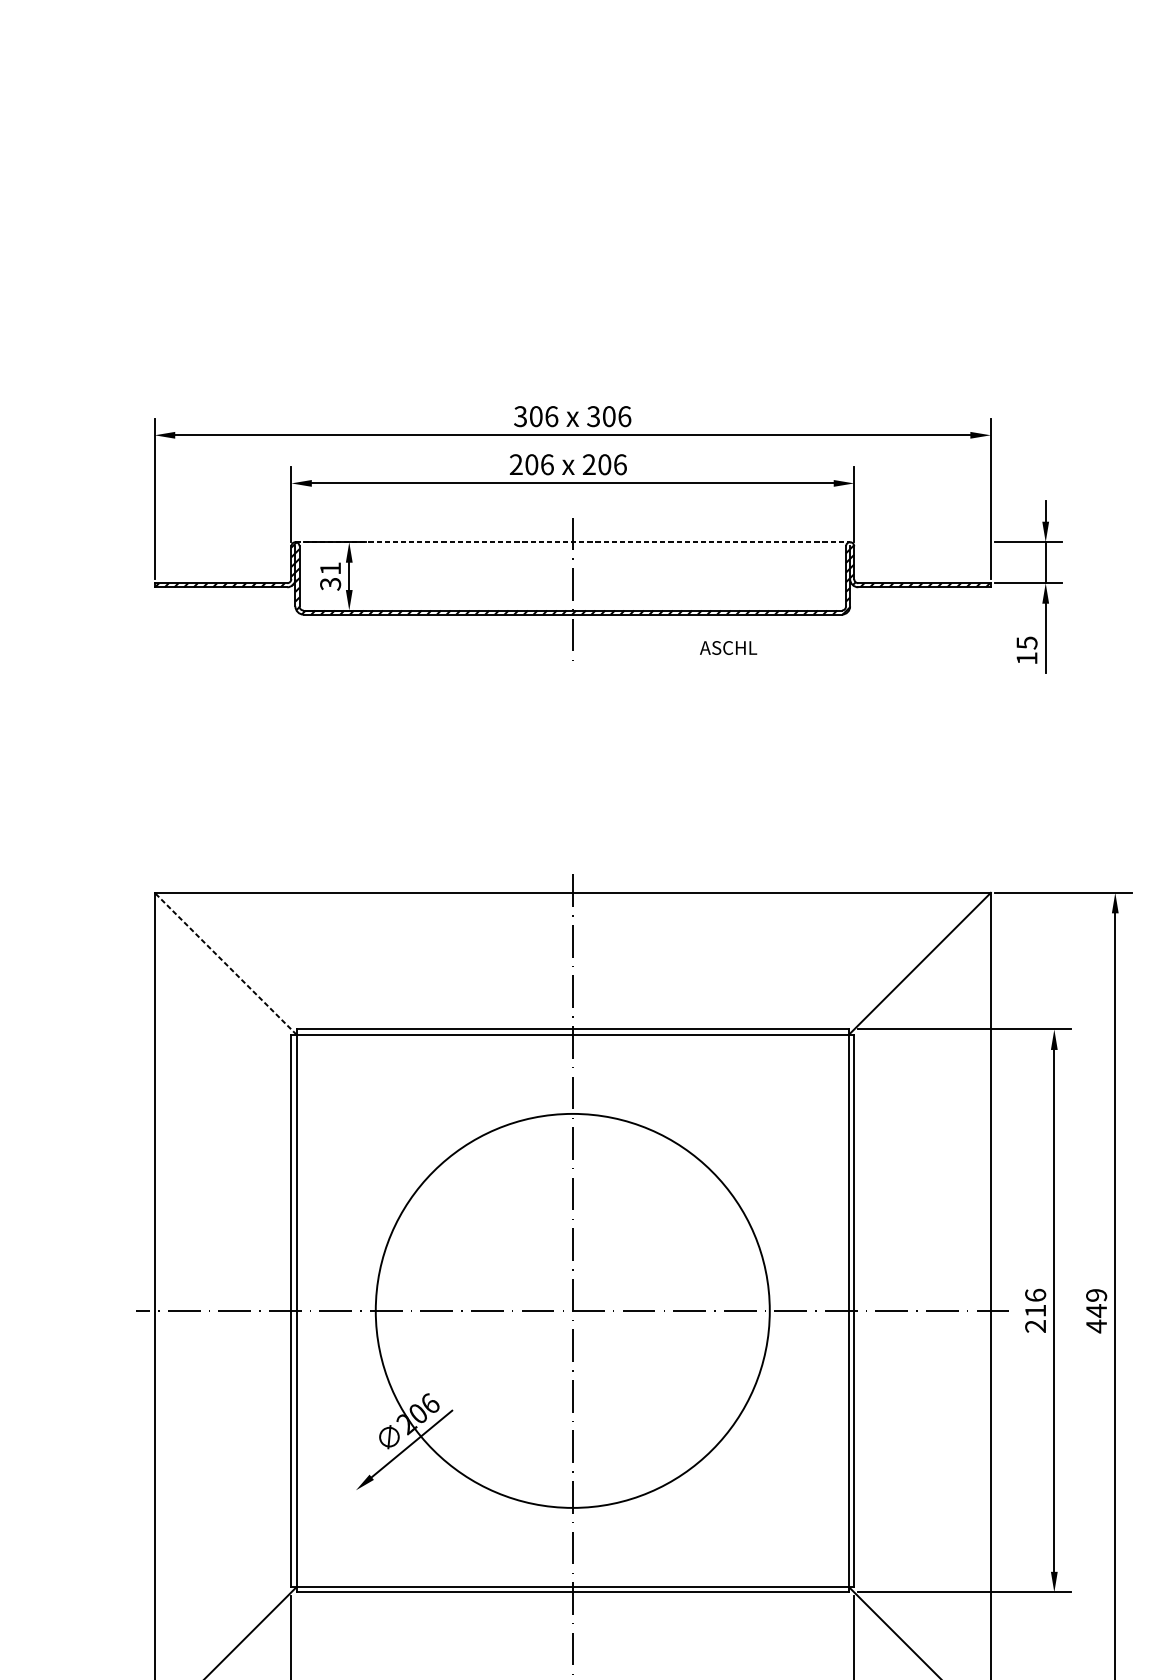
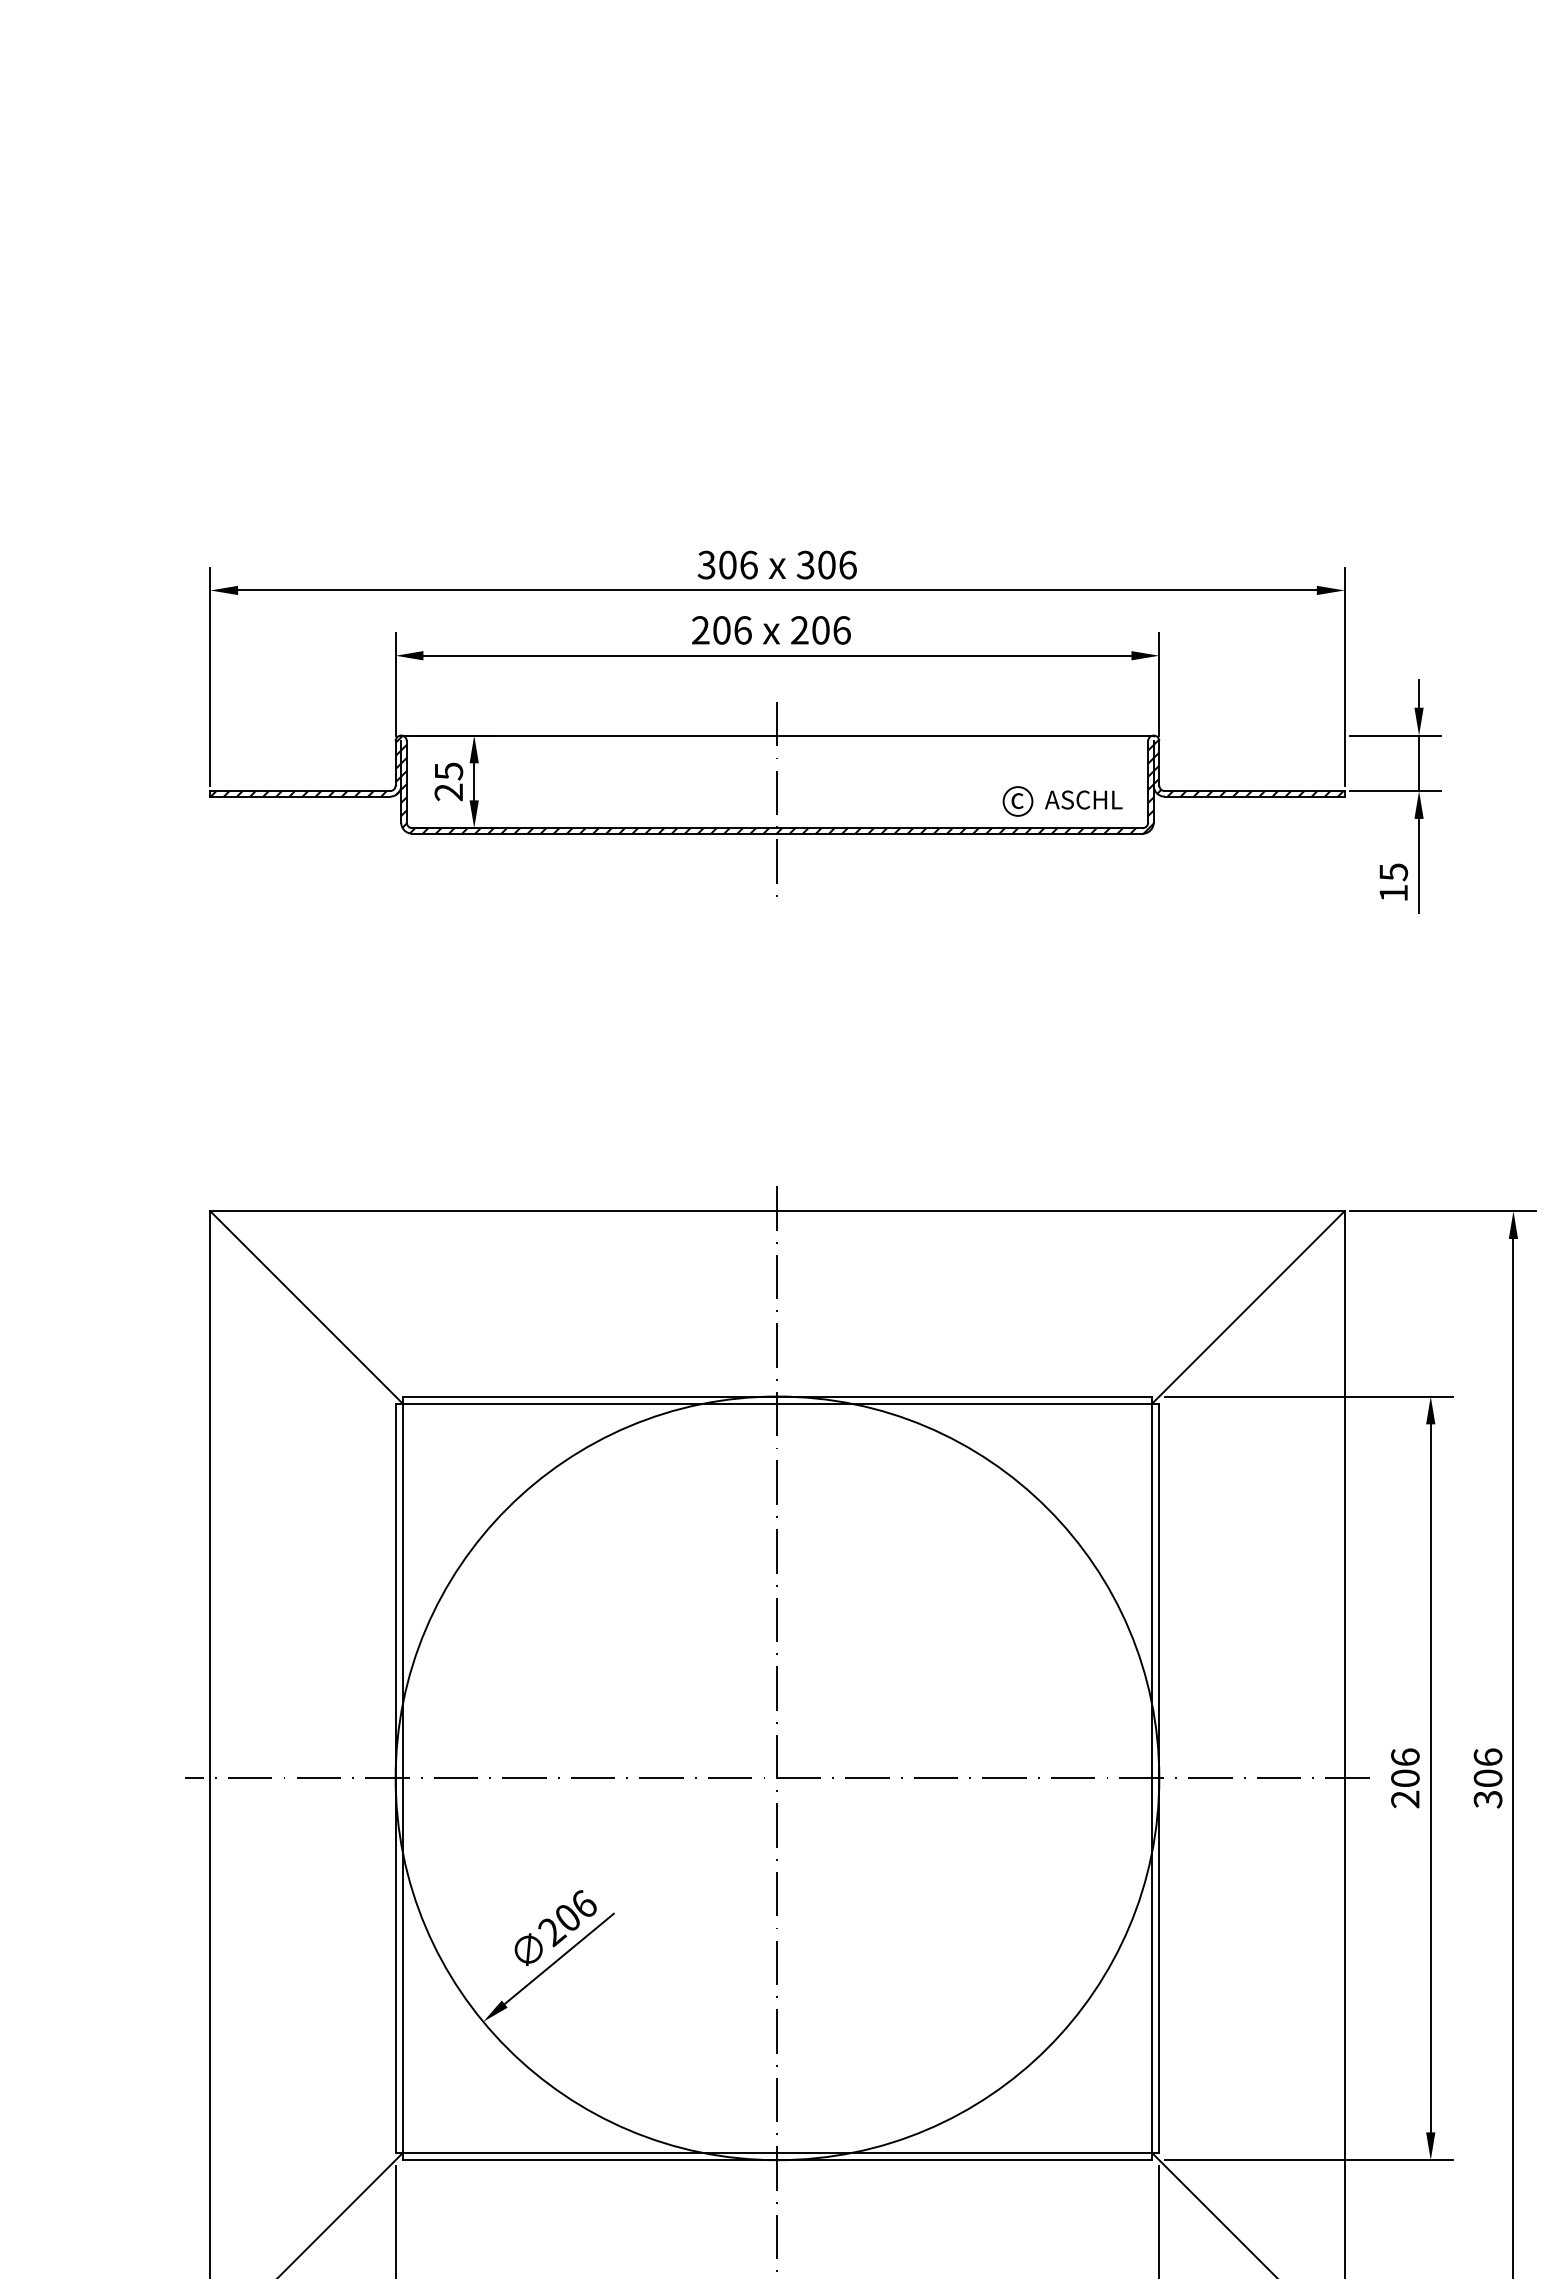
line: (572, 542) -> (777, 735), dashed -> solid
text: (331, 576) -> (449, 781), 31 -> 25
part: (749, 590) -> (1017, 801), added
text: (728, 647) -> (1083, 799), moved
line: (225, 963) -> (306, 1307), dashed -> solid
text: (1035, 1310) -> (1405, 1777), 216 -> 206
circle: (572, 1311) -> (777, 1778), size x1.43
text: (1096, 1311) -> (1487, 1778), 449 -> 306

